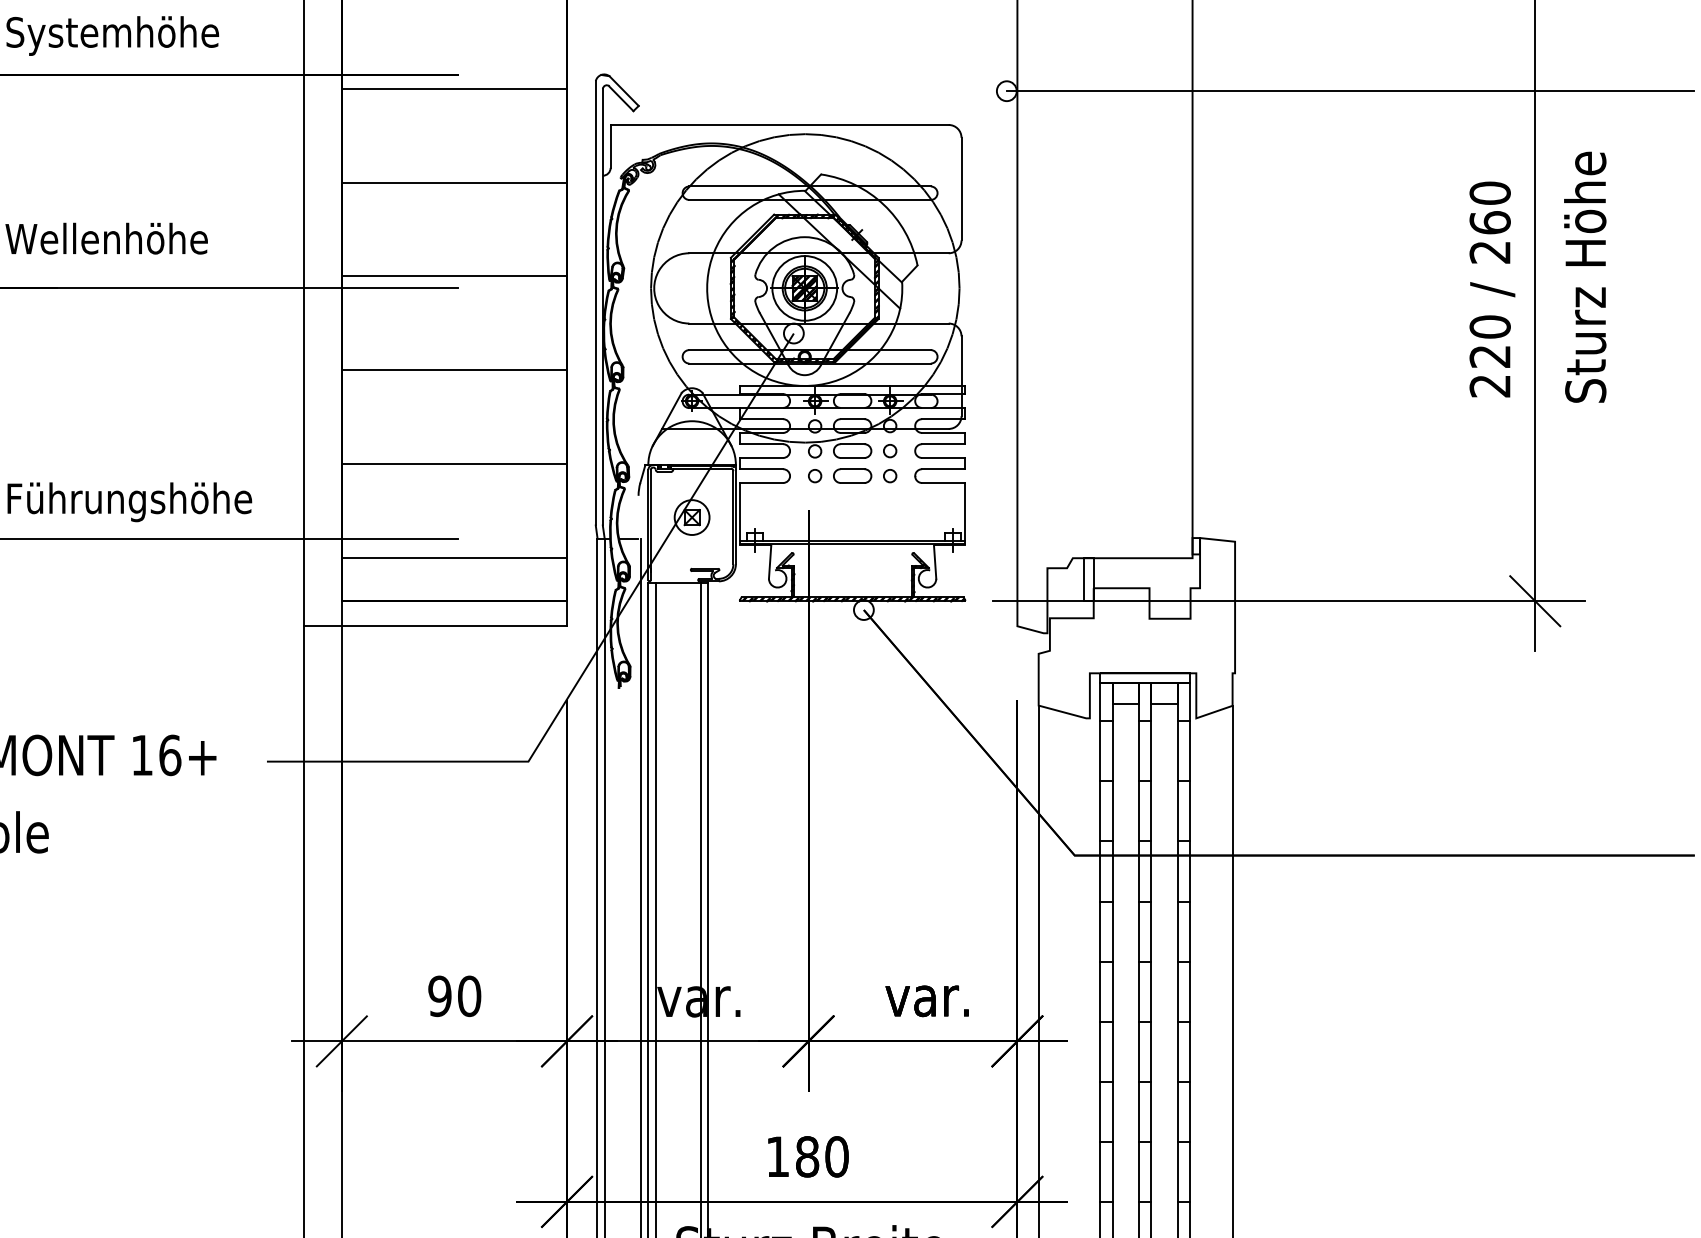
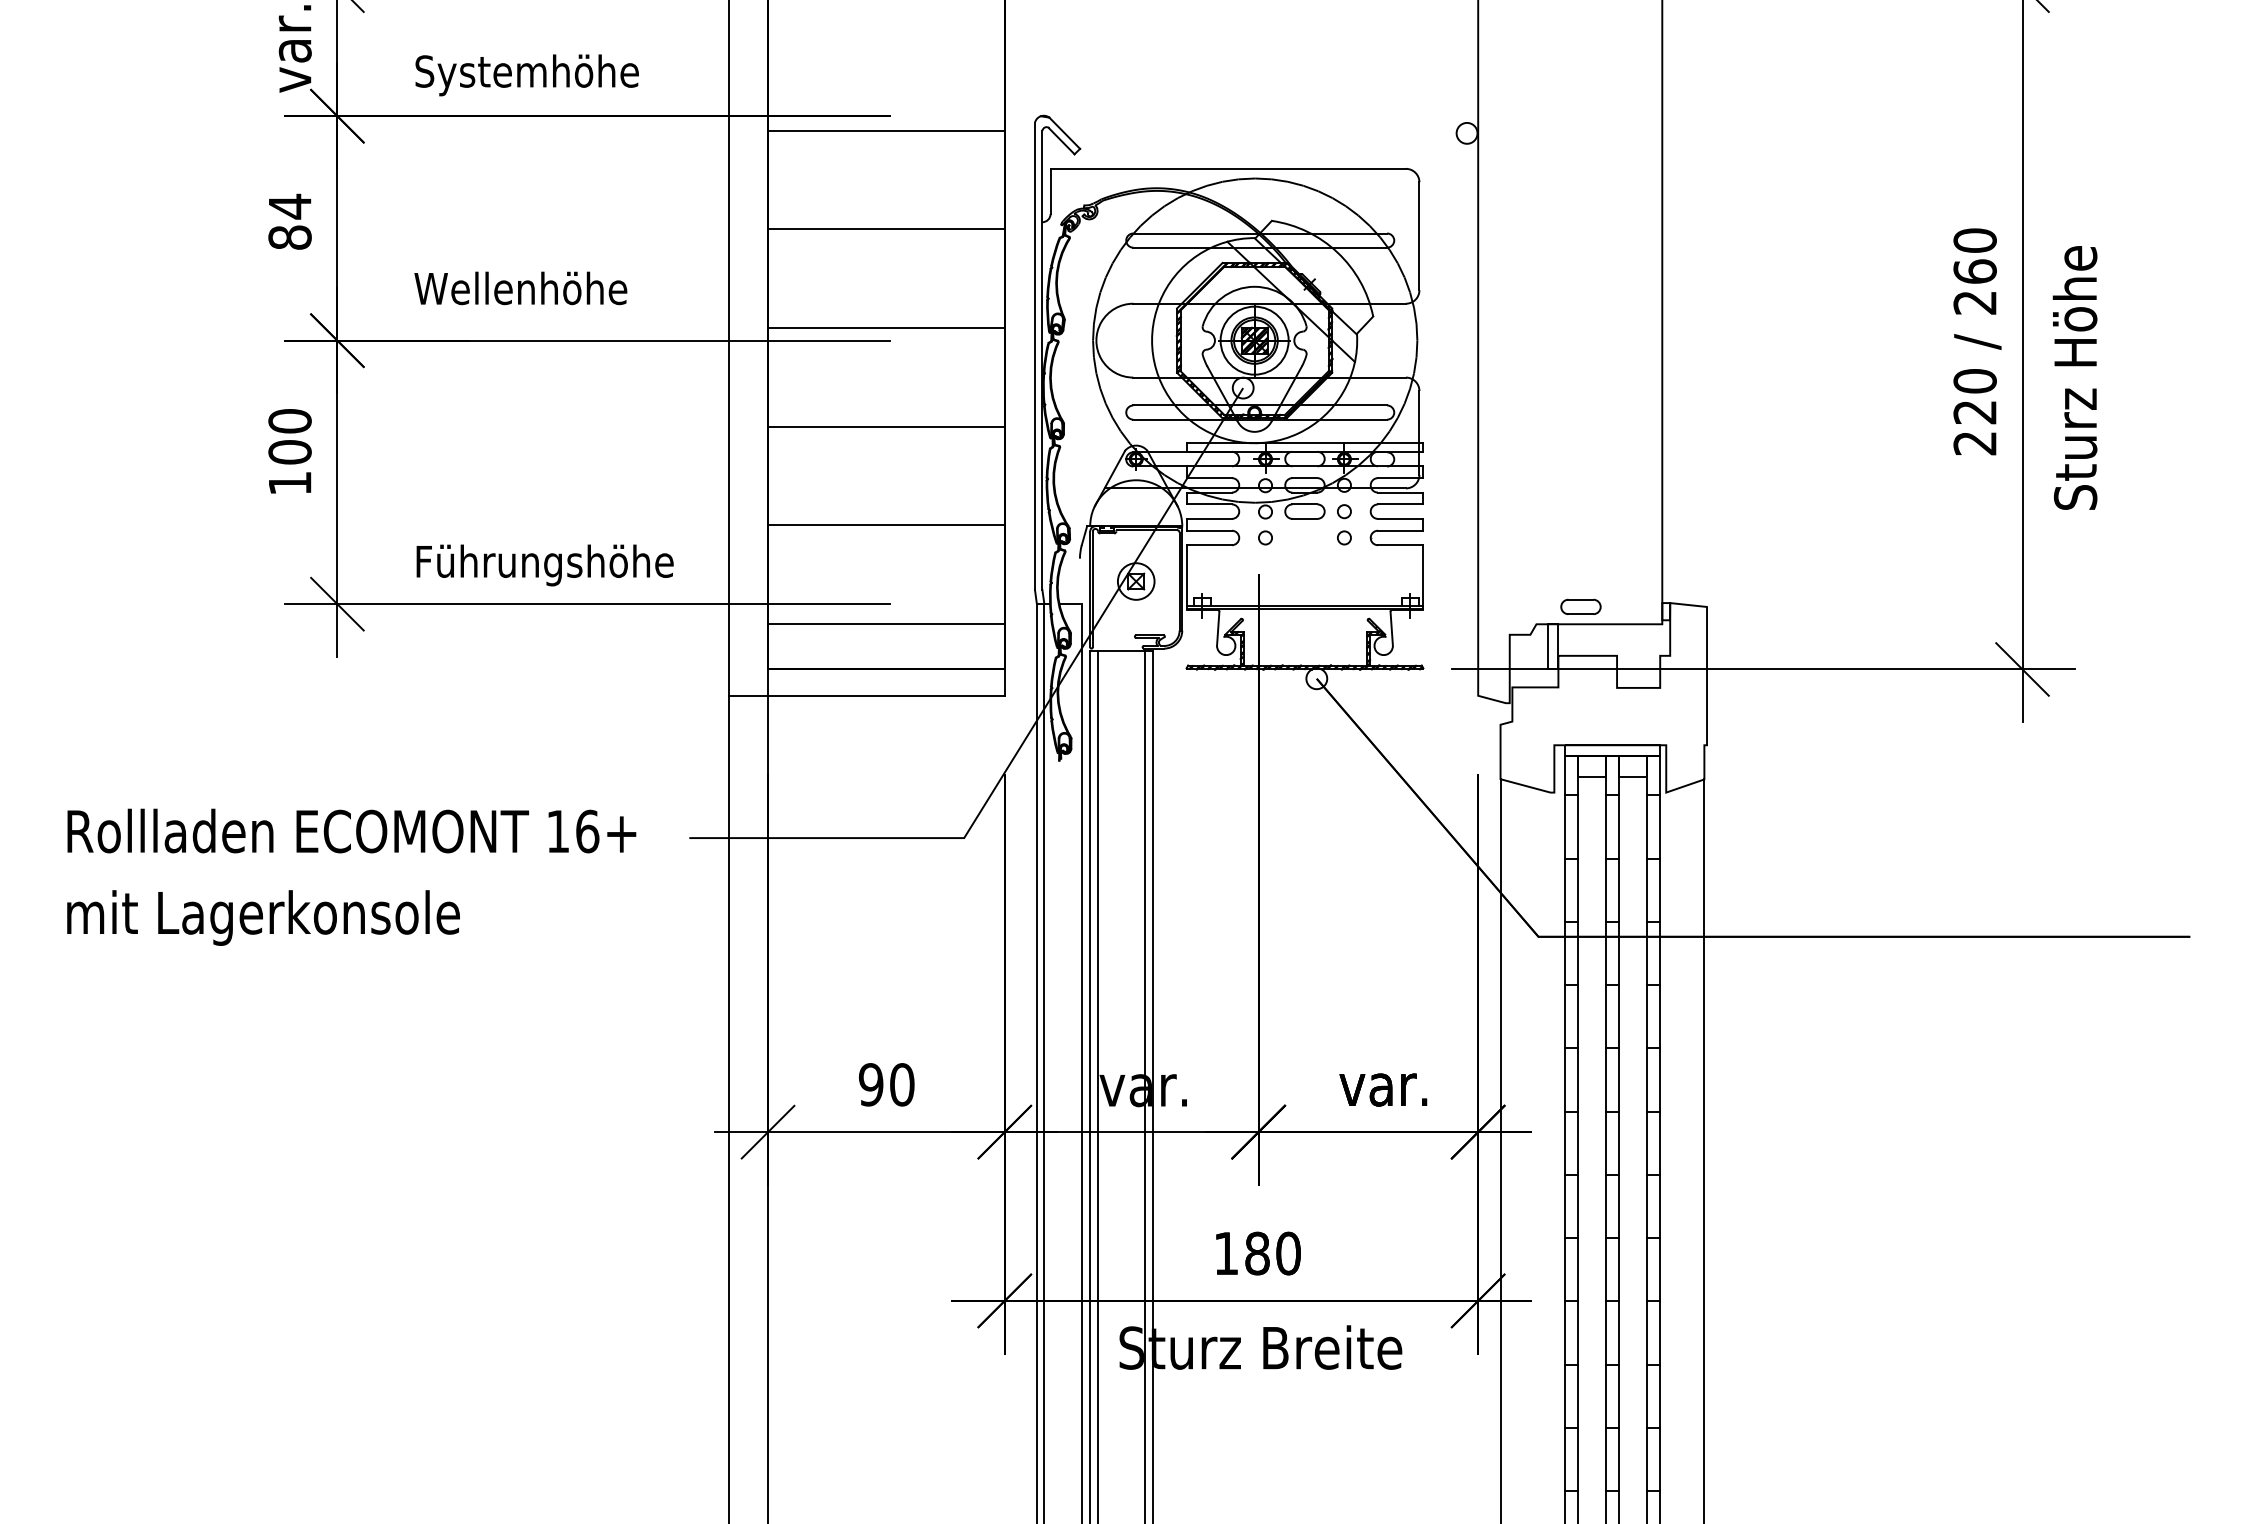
line: (1350, 91) -> (1828, 133), removed
text: (1584, 276) -> (2074, 377), moved
part: (852, 475) -> (1580, 606), moved

